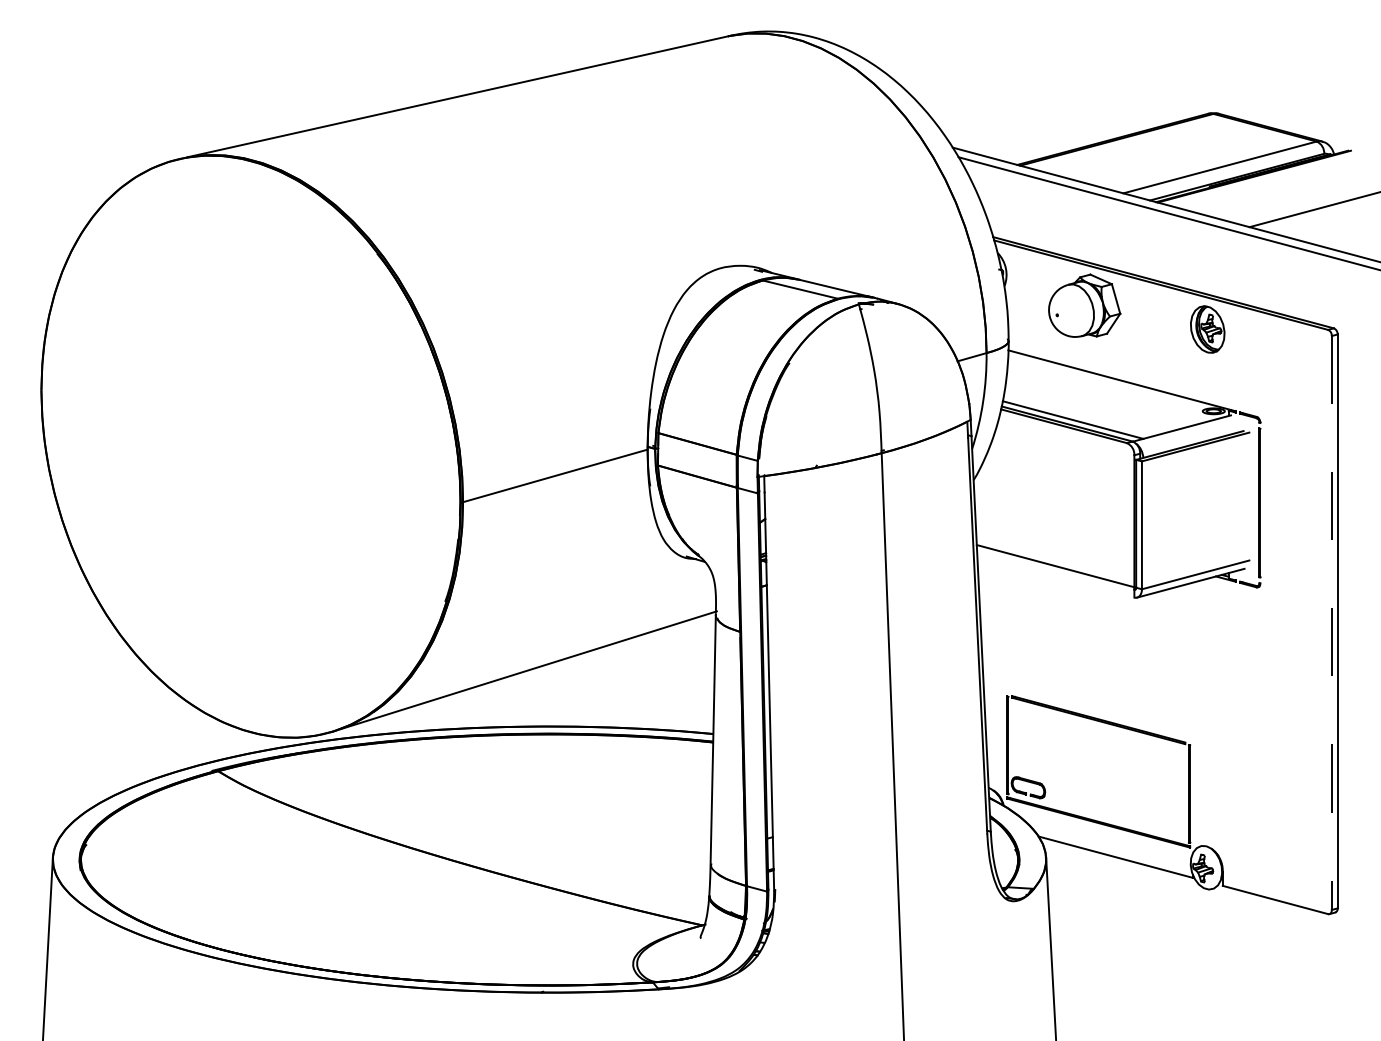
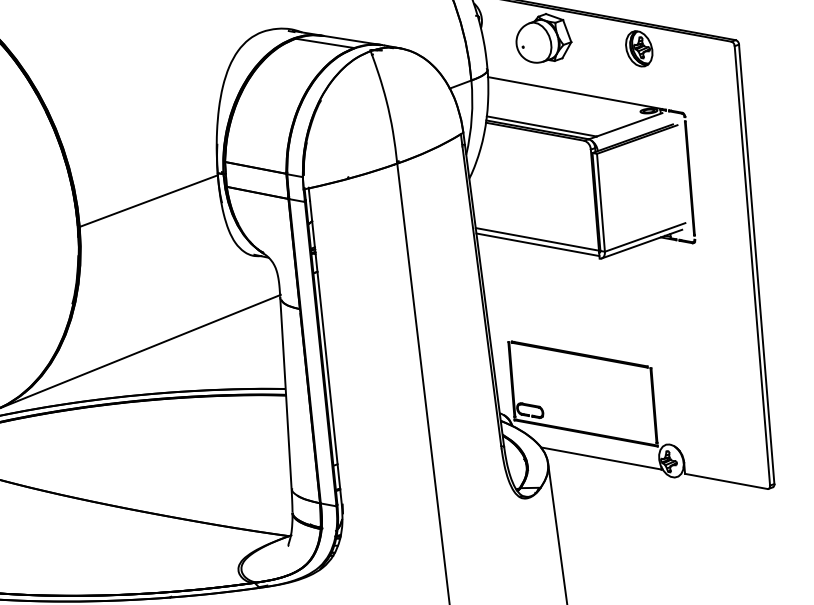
line: (1055, 573) -> (537, 245), added
line: (1331, 623) -> (752, 266), dashed -> solid

